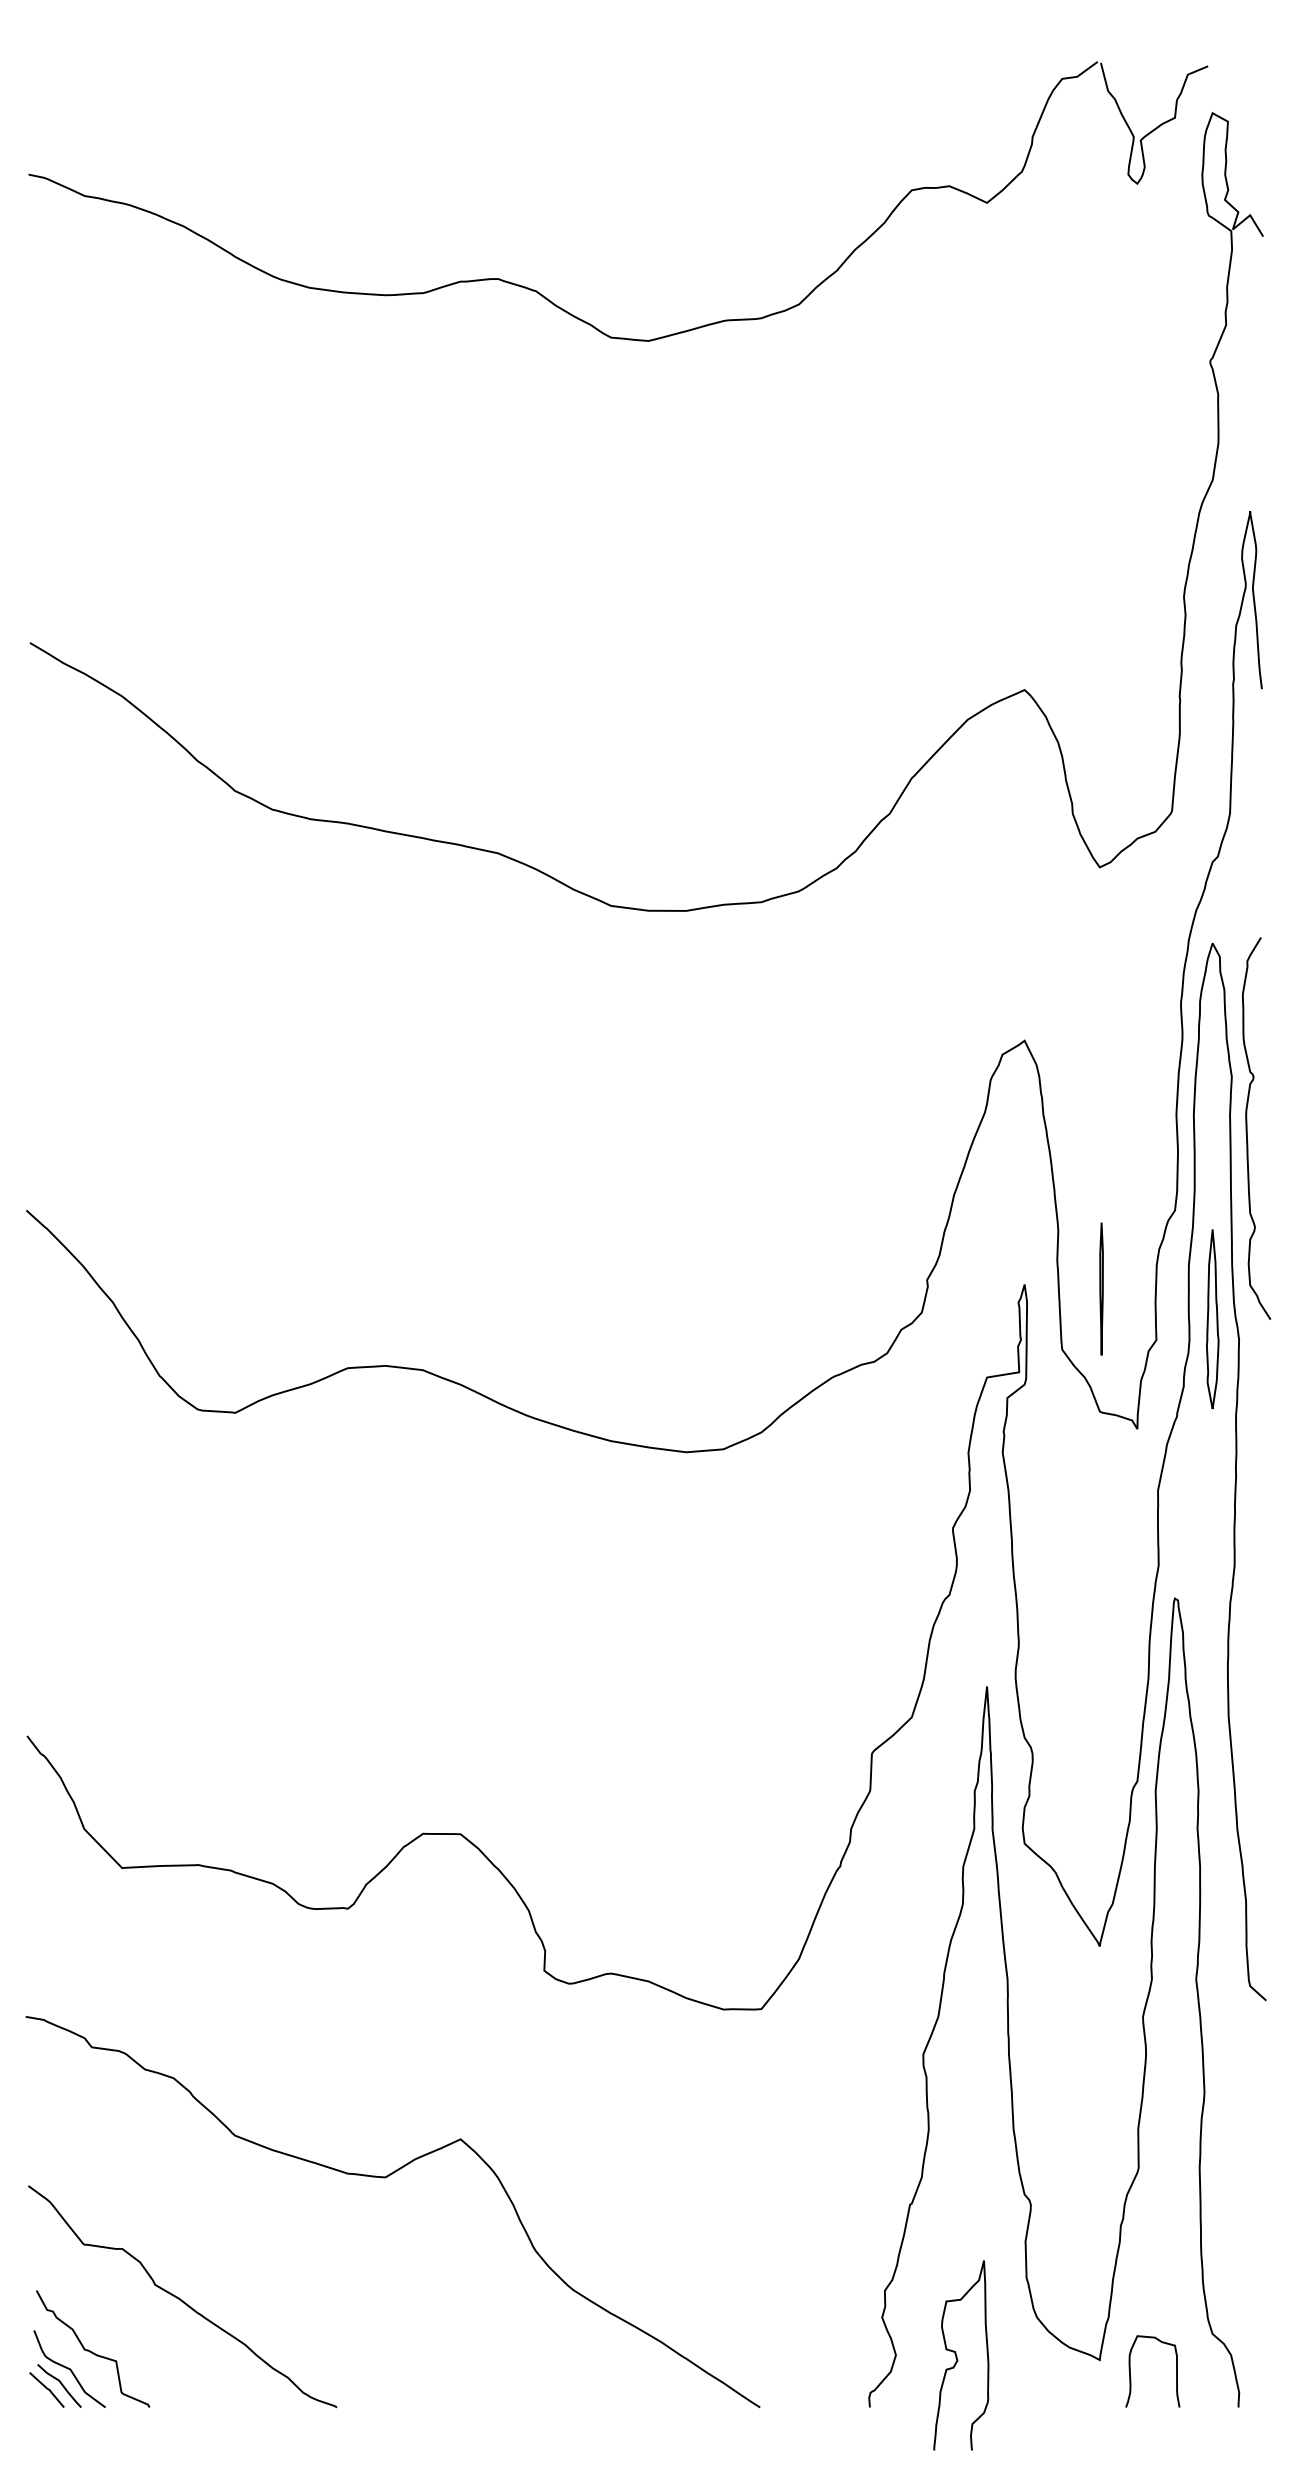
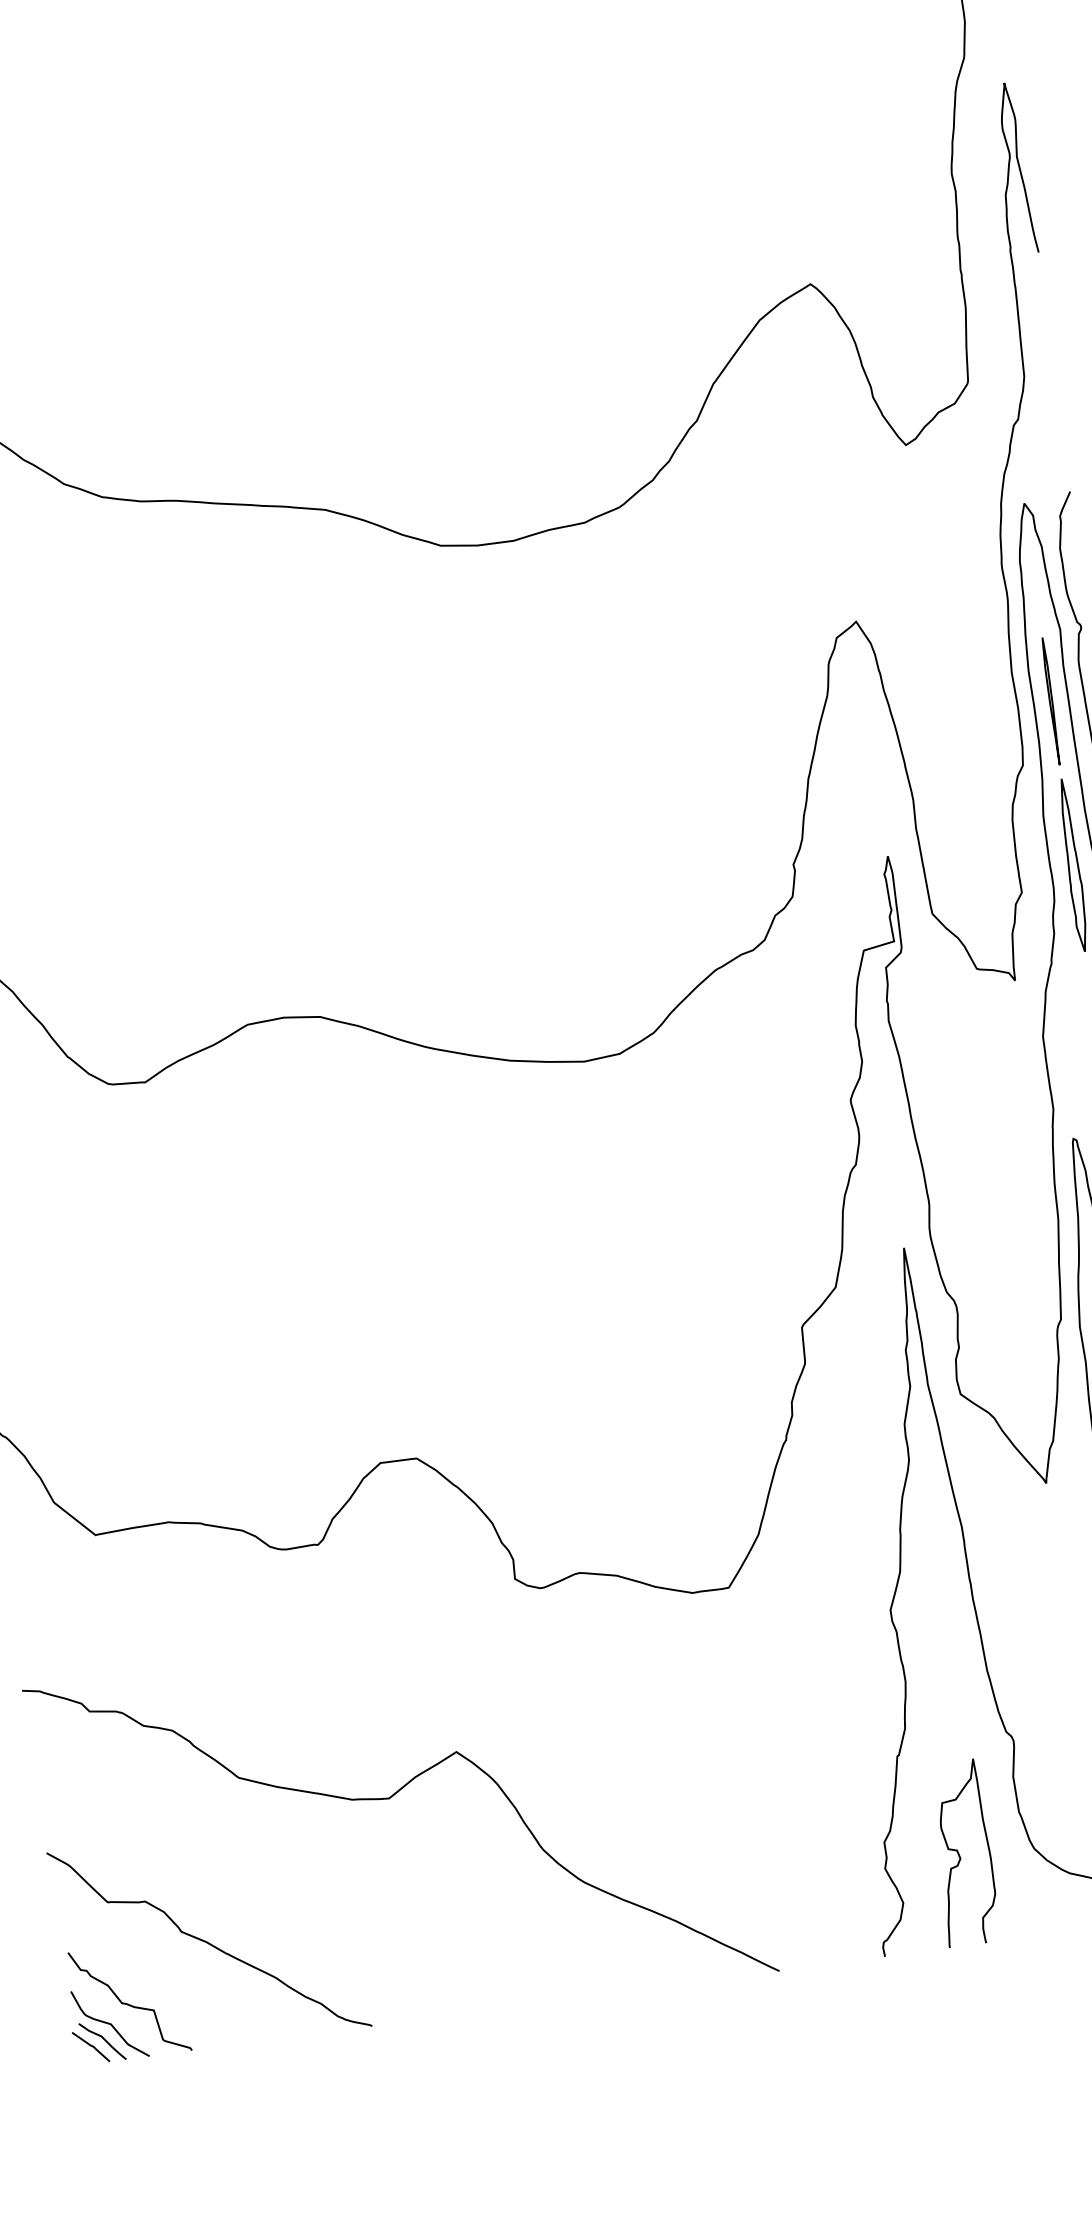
line: (1101, 1288) -> (1050, 700), moved
curve: (957, 2356) -> (960, 1854), moved

